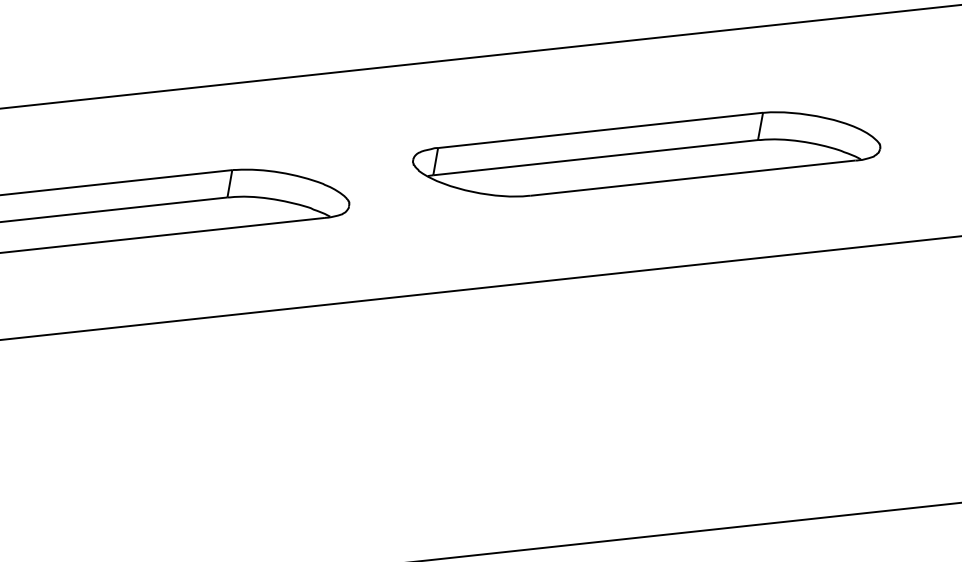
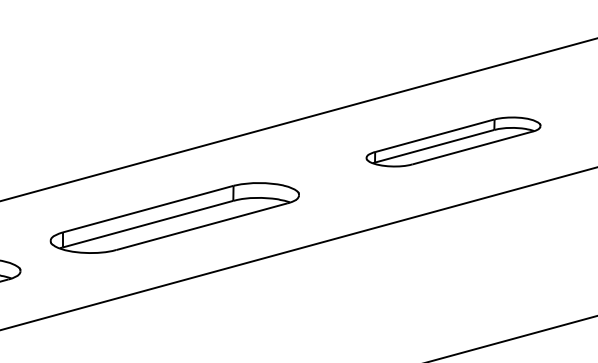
part: (646, 153) -> (453, 141), size x0.7

